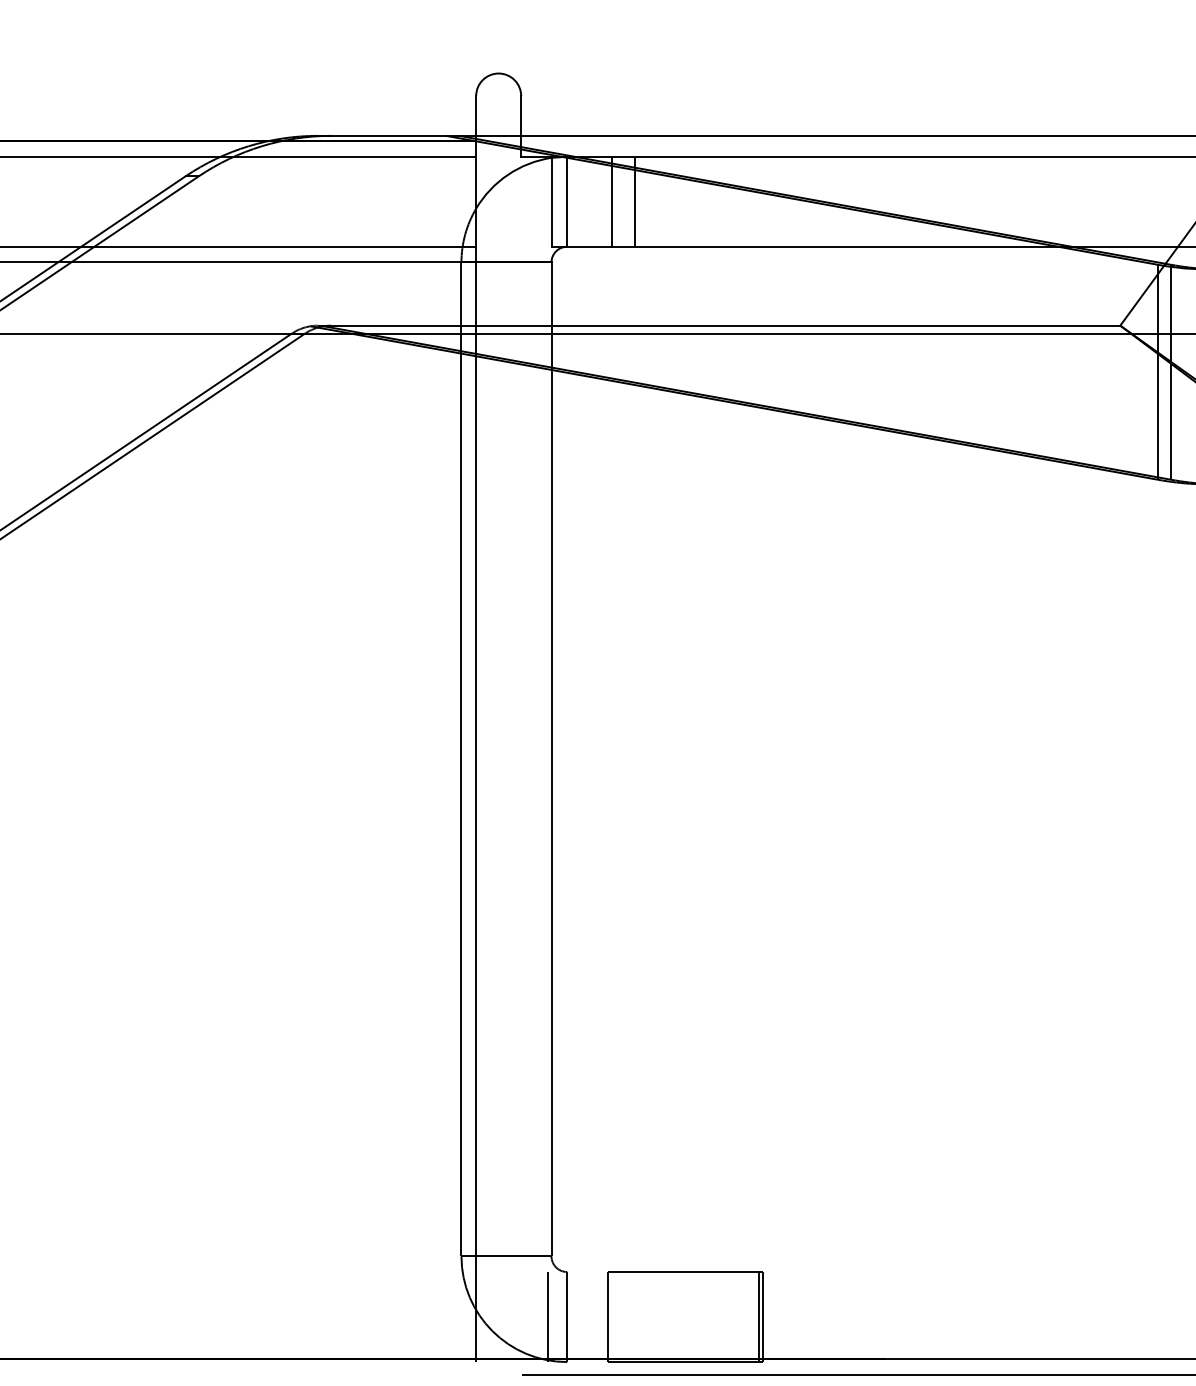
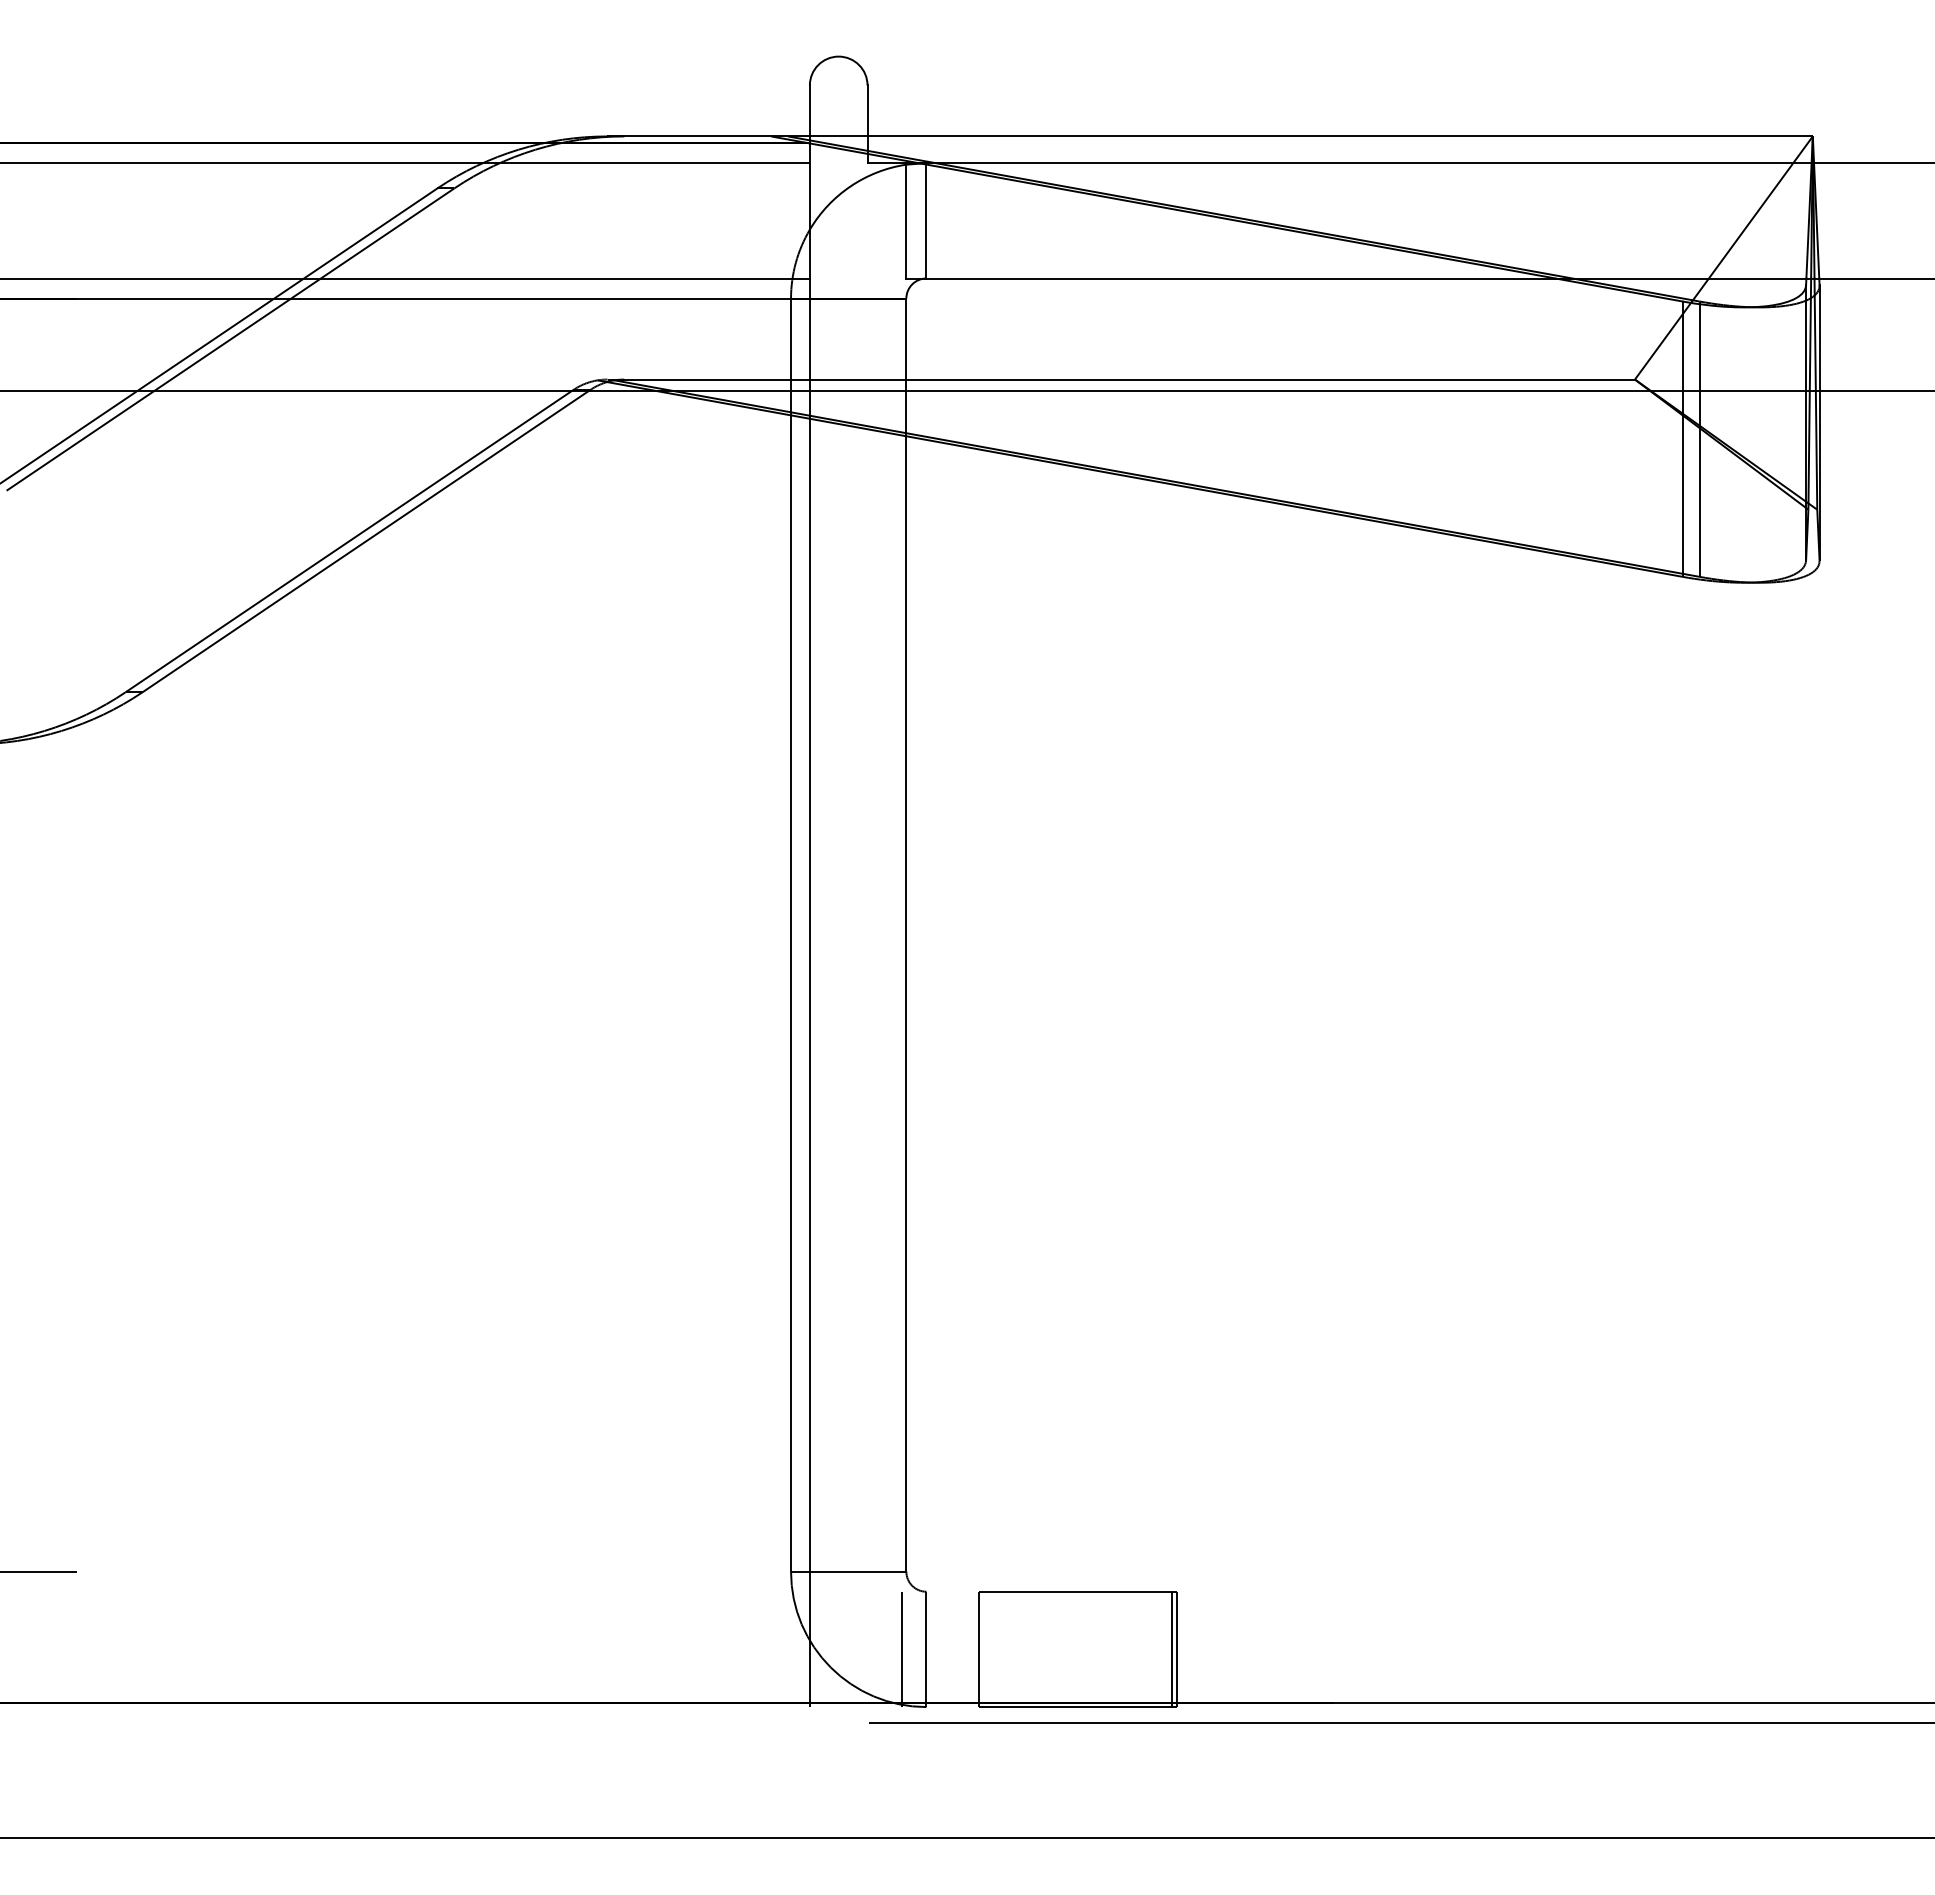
line: (612, 201) -> (984, 220), removed
line: (634, 201) -> (1012, 220), removed

